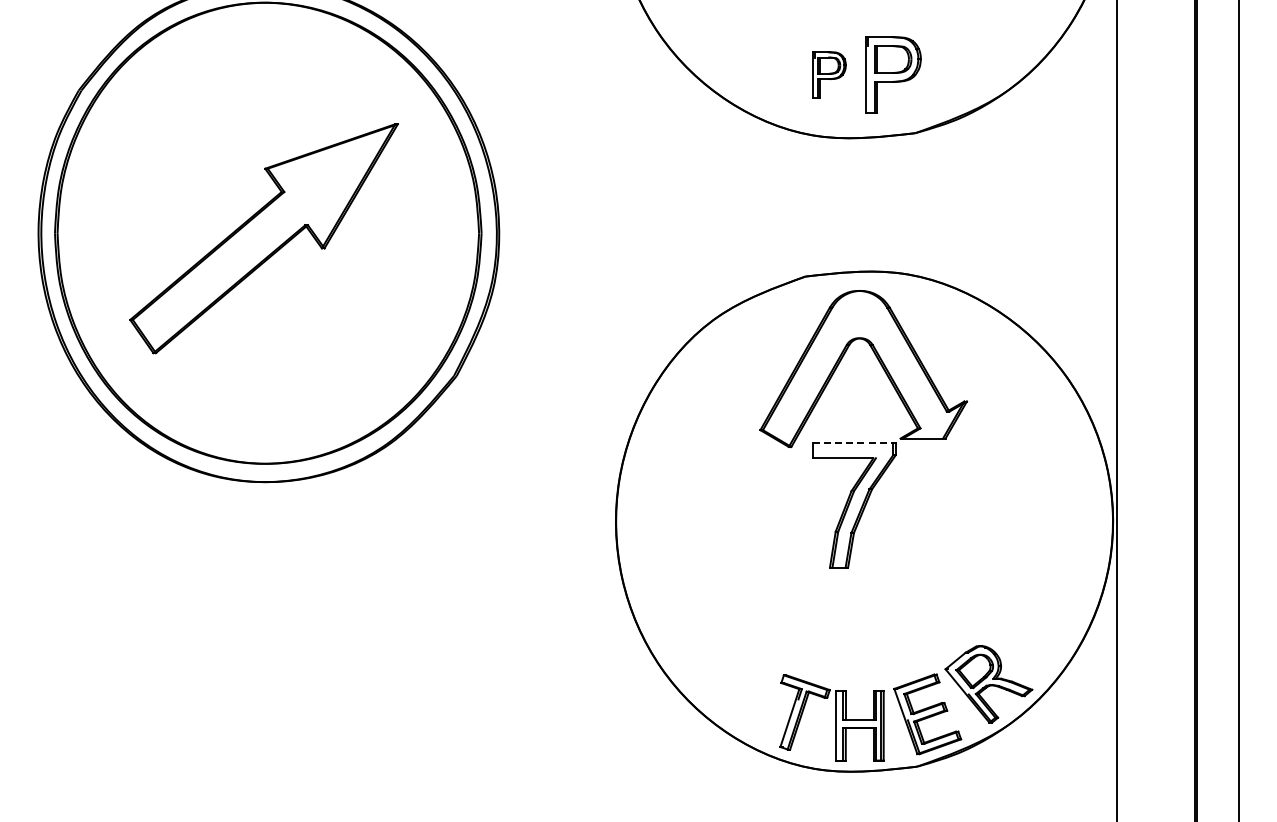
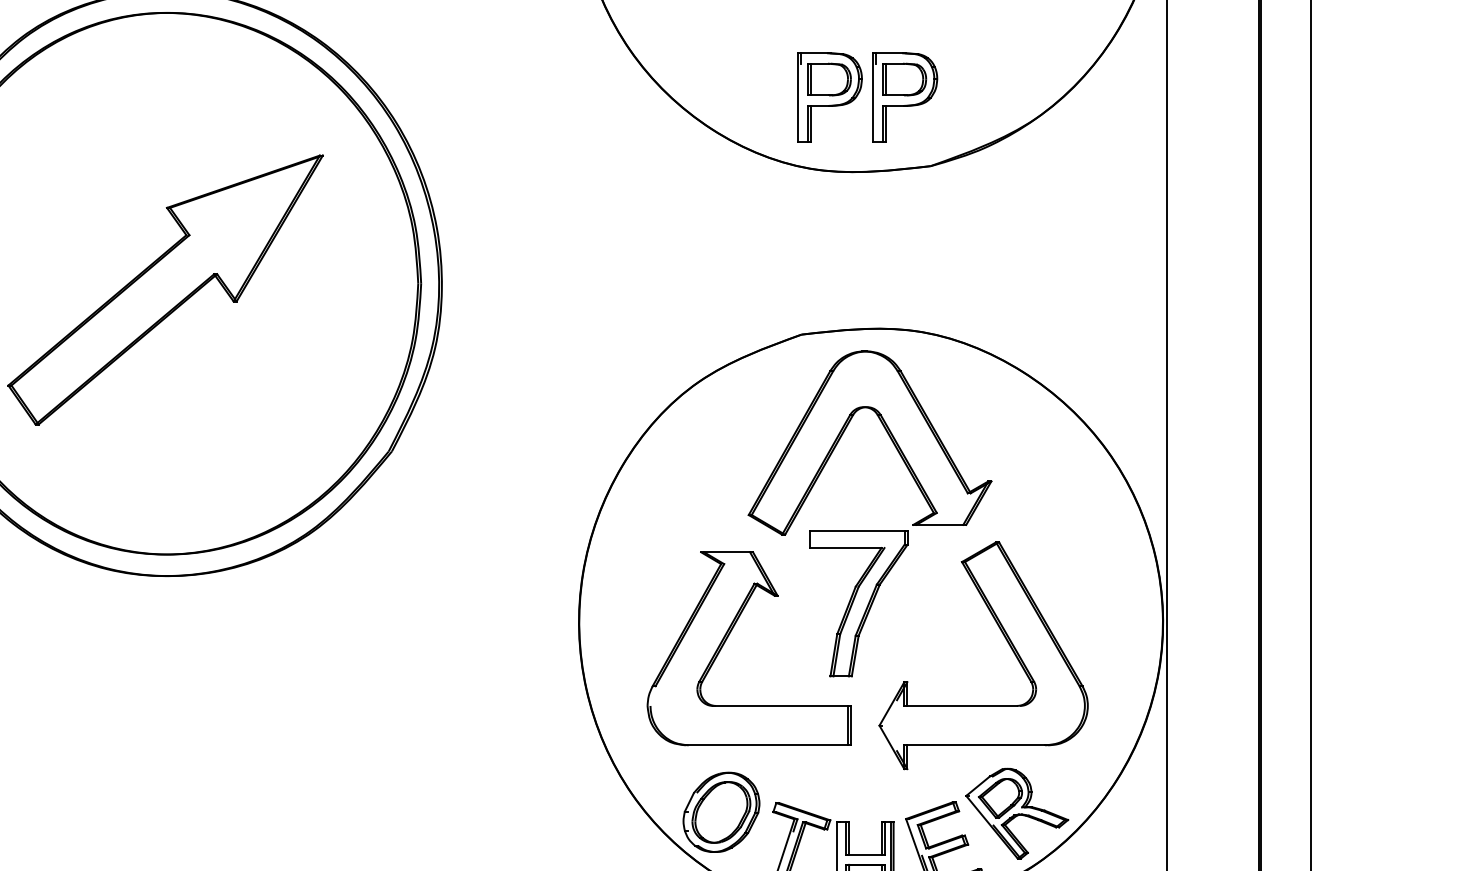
part: (829, 74) -> (829, 97), size x1.67
line: (853, 443) -> (858, 530), dashed -> solid
part: (743, 534) -> (728, 637), added
part: (980, 539) -> (1007, 643), added
part: (737, 682) -> (721, 811), added

